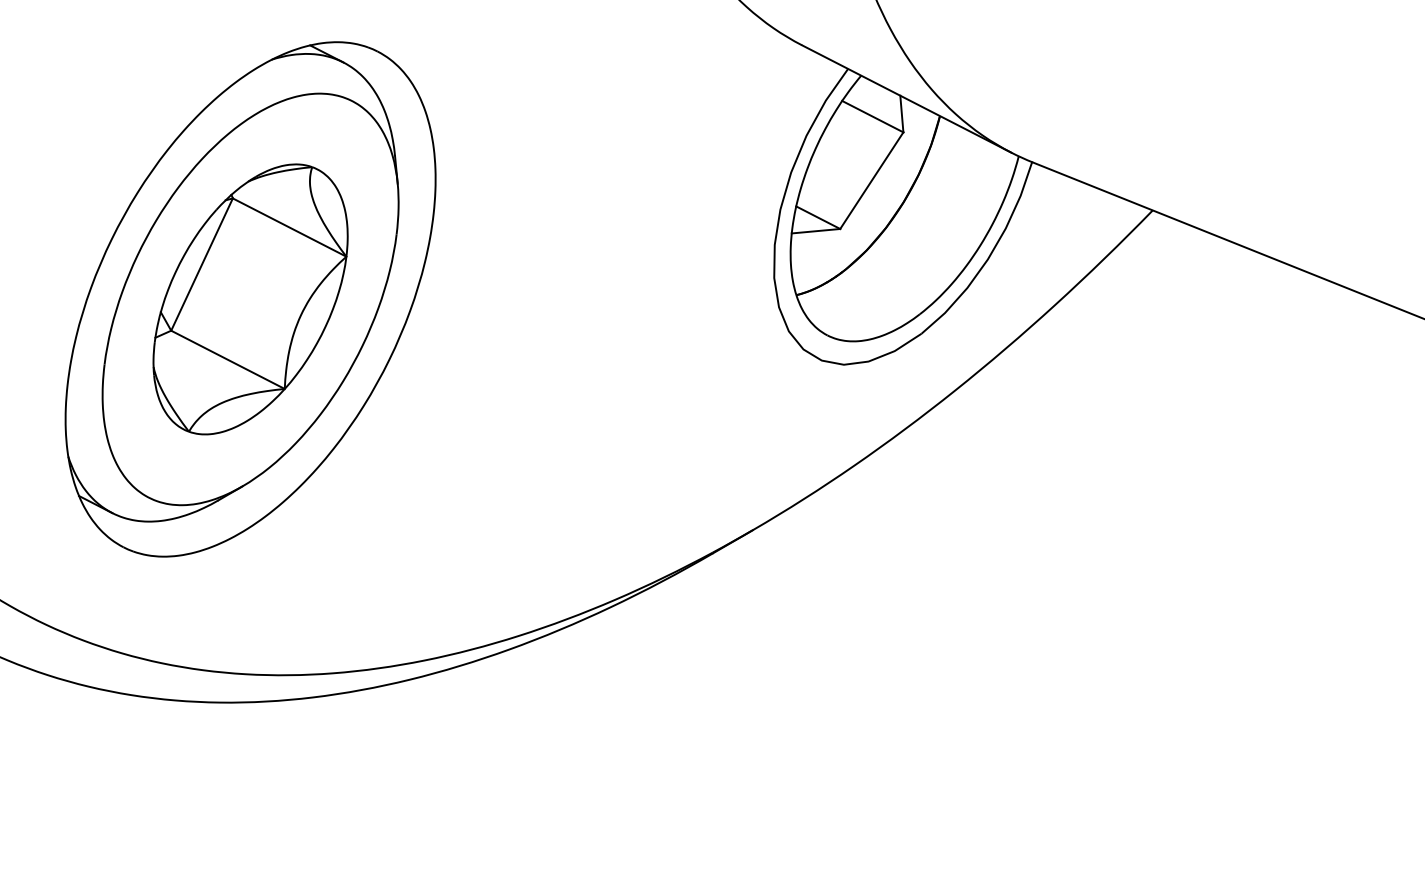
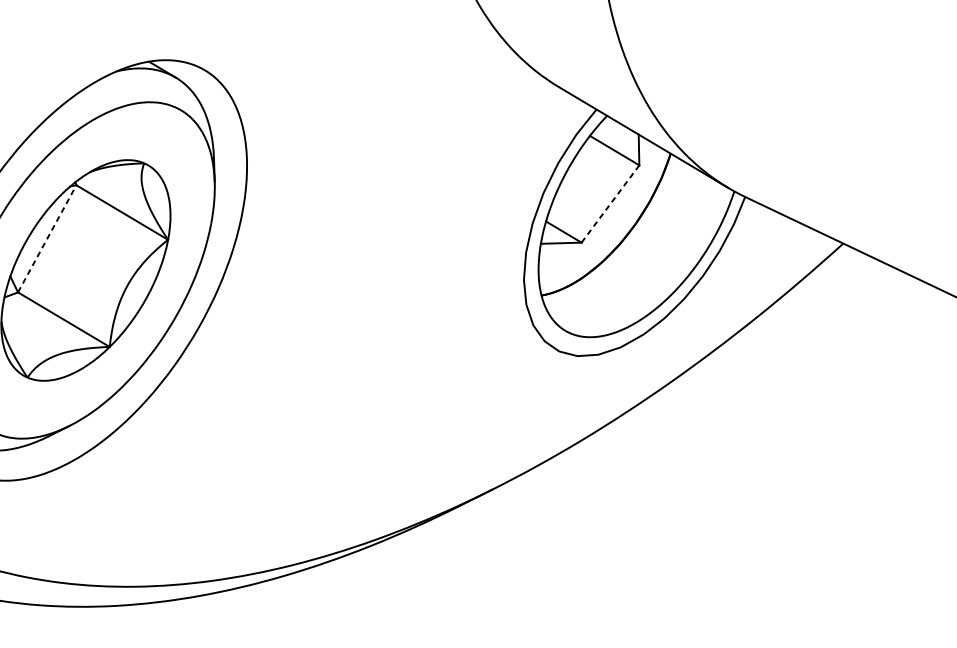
line: (871, 180) -> (610, 203), solid -> dashed
line: (202, 264) -> (47, 238), solid -> dashed

